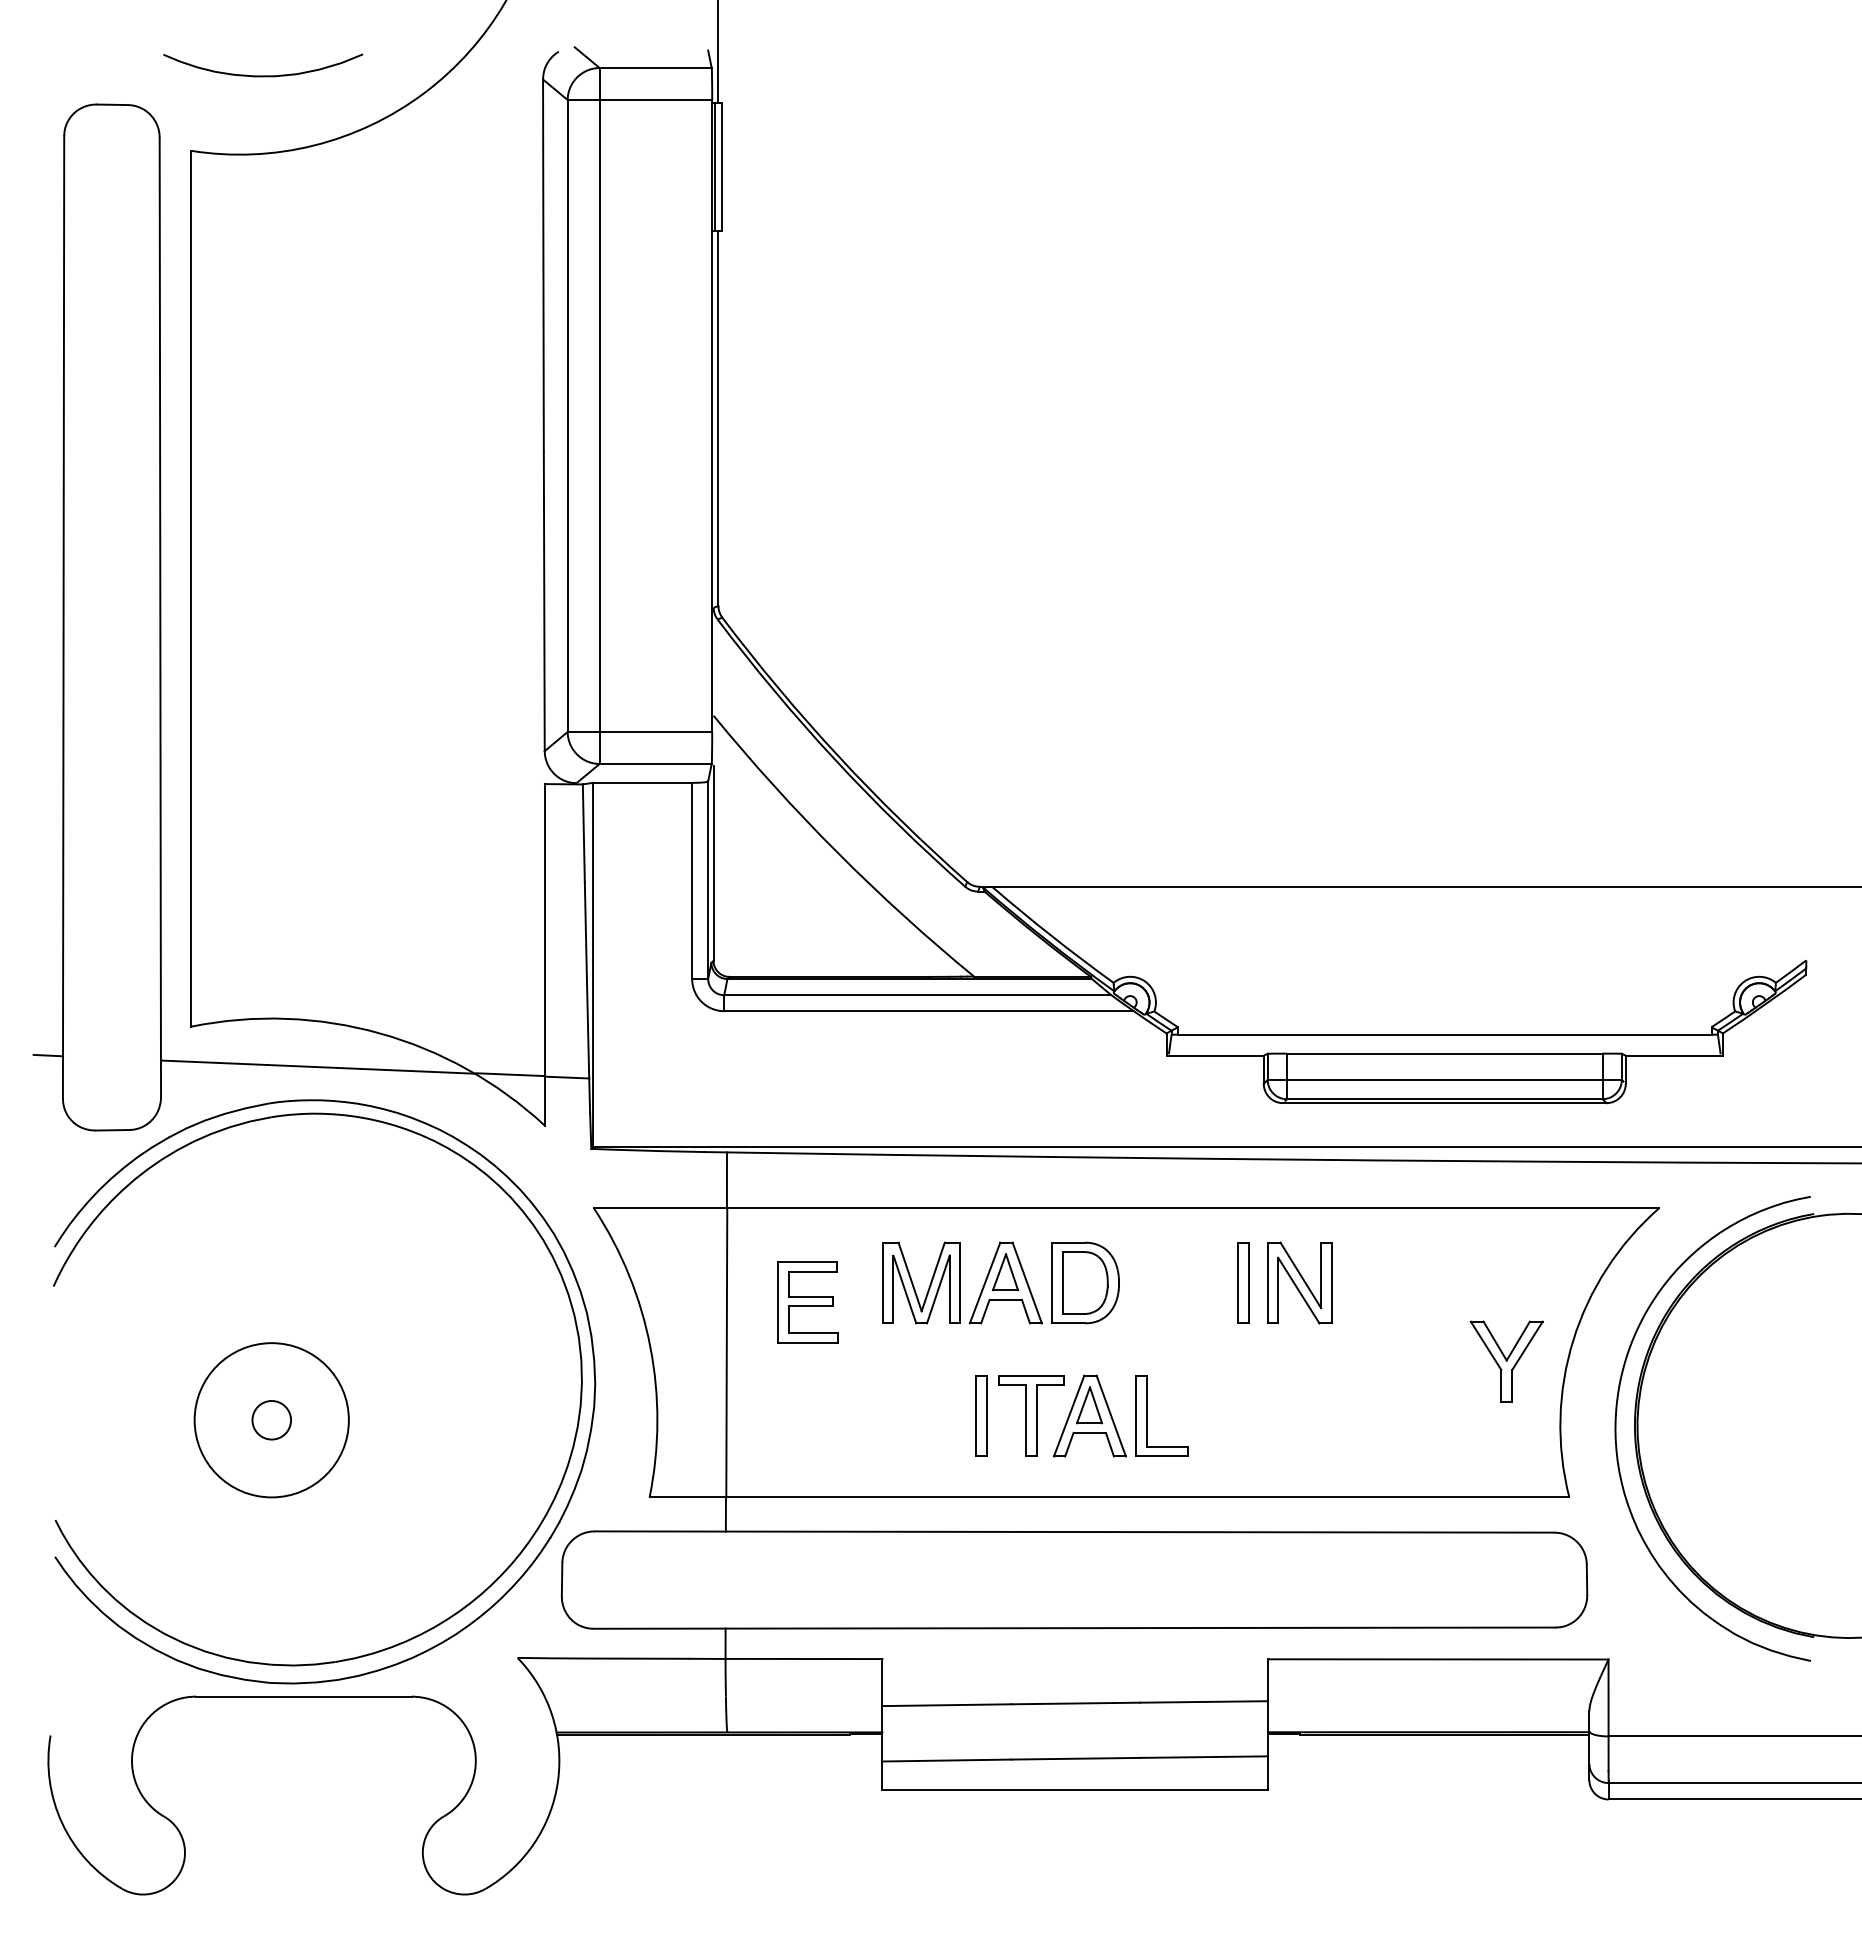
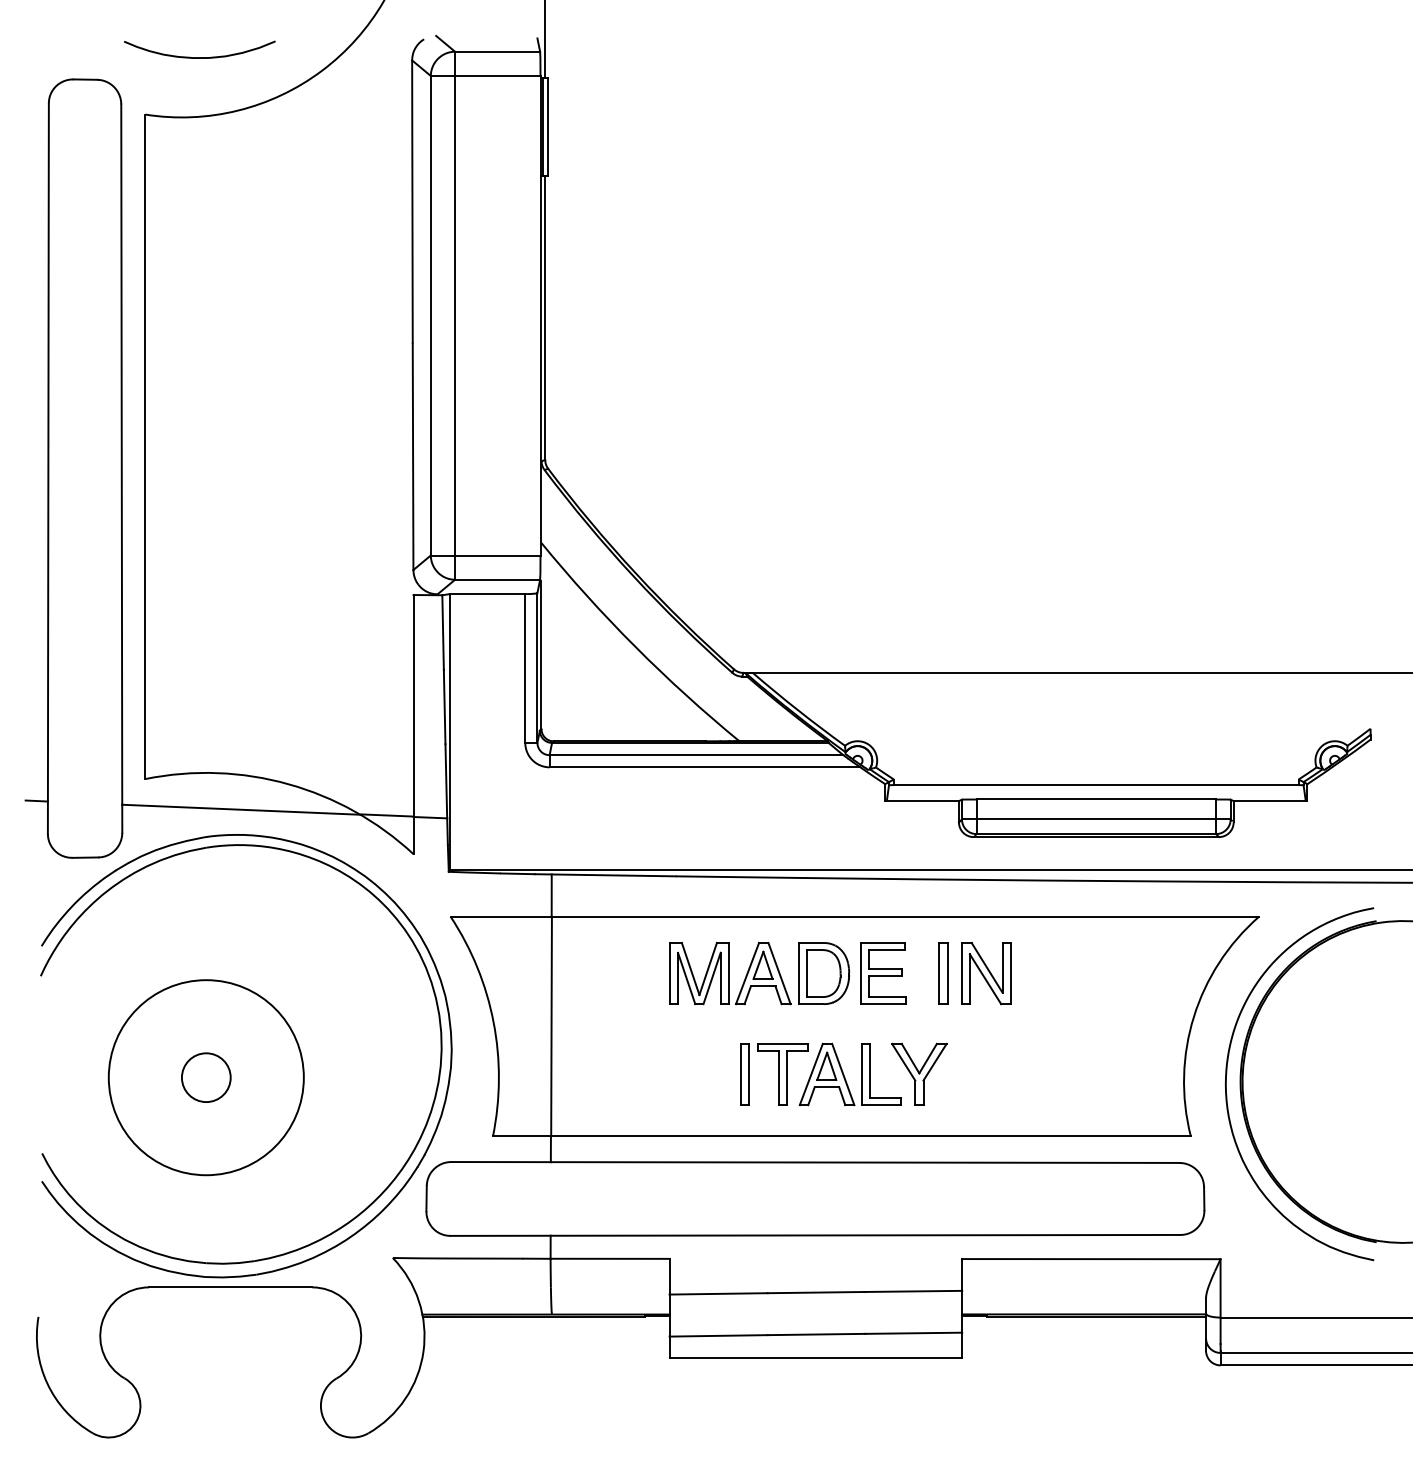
part: (808, 1302) -> (883, 973), moved
part: (1506, 1360) -> (919, 1073), moved
circle: (270, 1420) -> (205, 1077), size x1.67
circle: (270, 1420) -> (205, 1077), size x1.67

